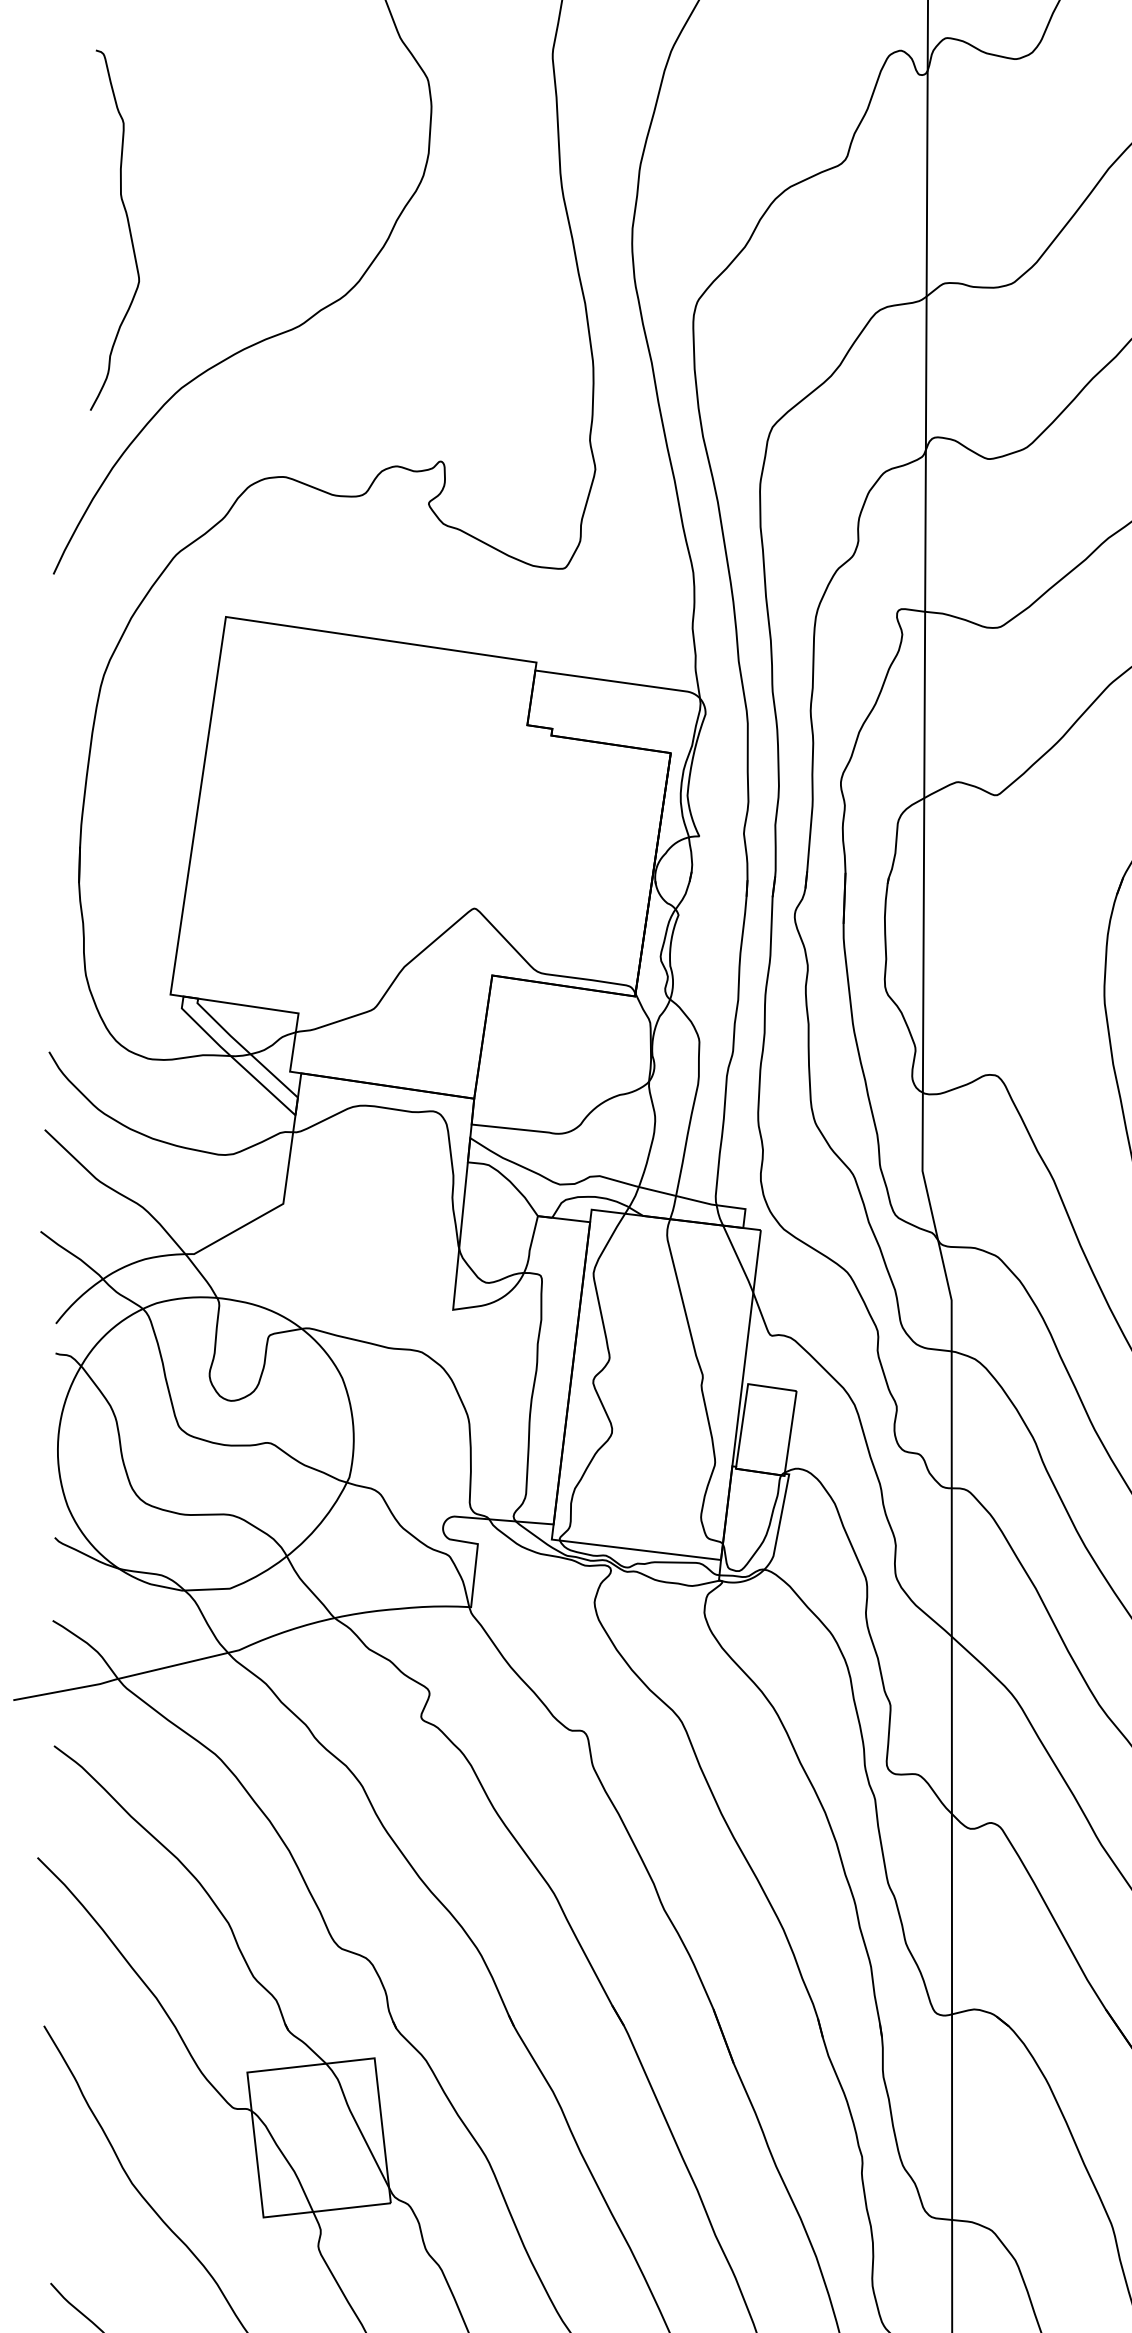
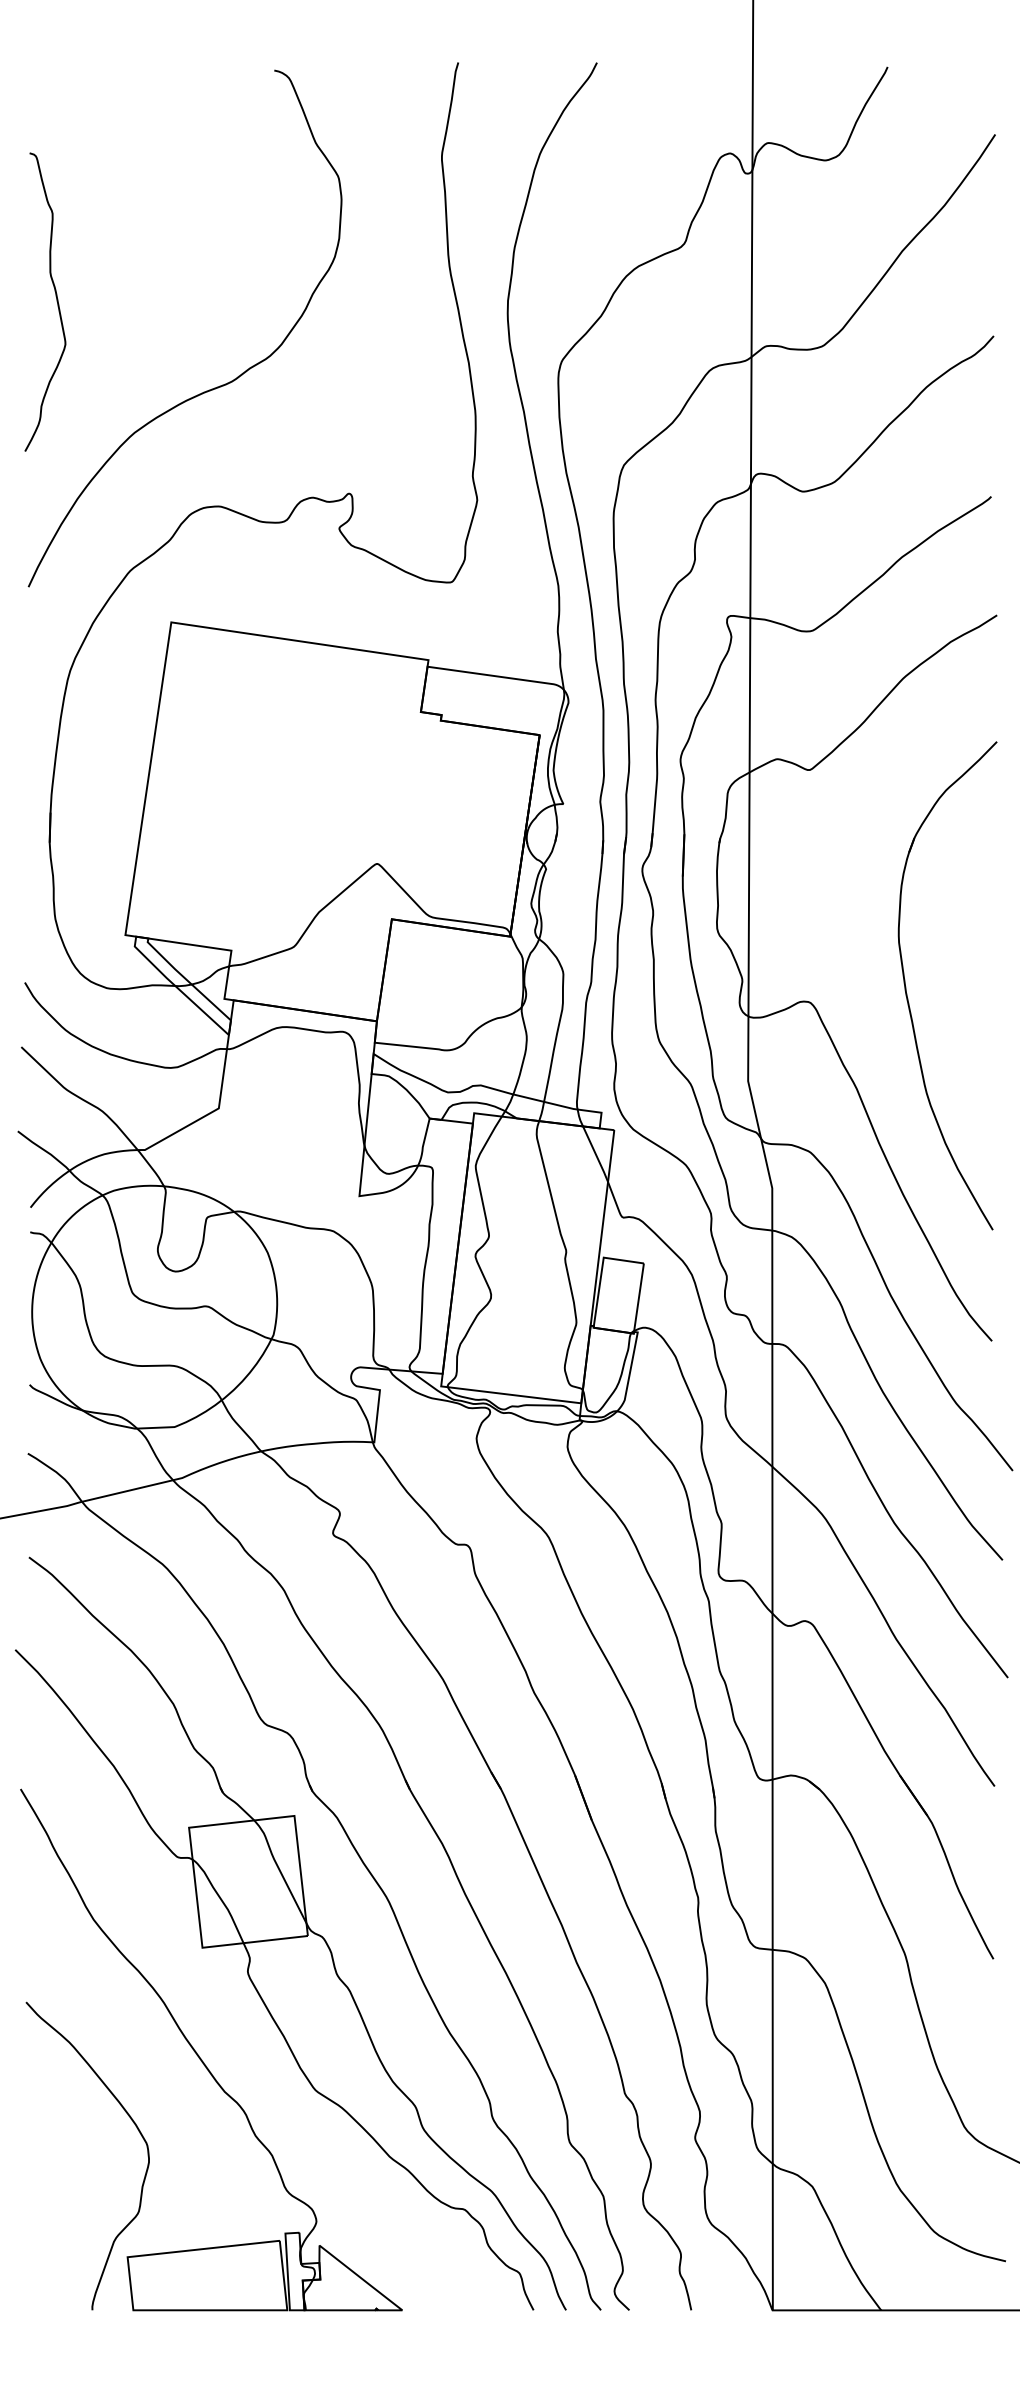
curve: (128, 229) -> (56, 301), moved

